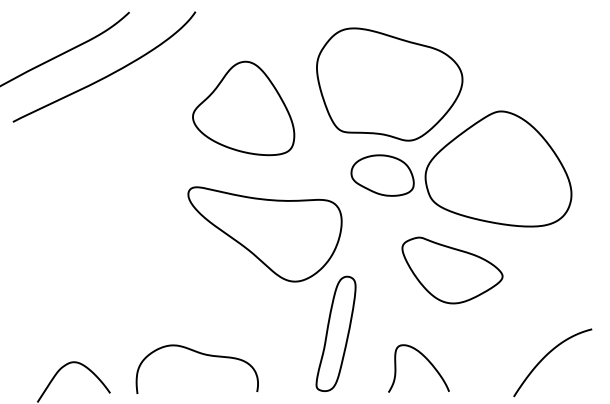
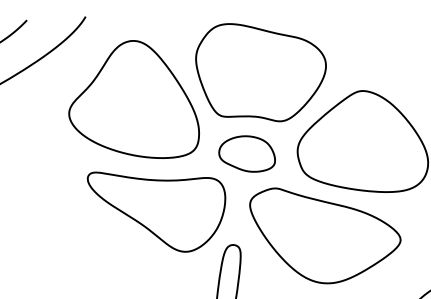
part: (243, 108) -> (132, 100), size x1.43
part: (382, 175) -> (246, 154), moved
part: (452, 270) -> (325, 234), size x1.67

